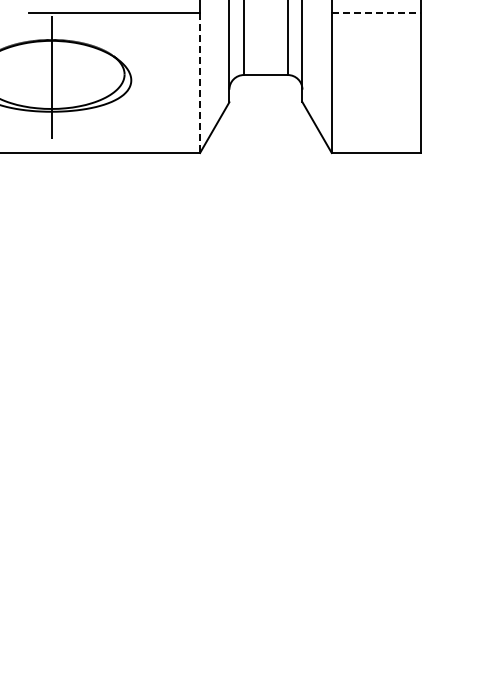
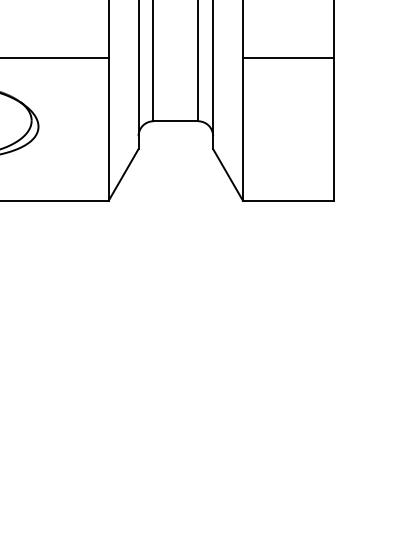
line: (376, 13) -> (288, 58), dashed -> solid
line: (200, 83) -> (109, 129), dashed -> solid

